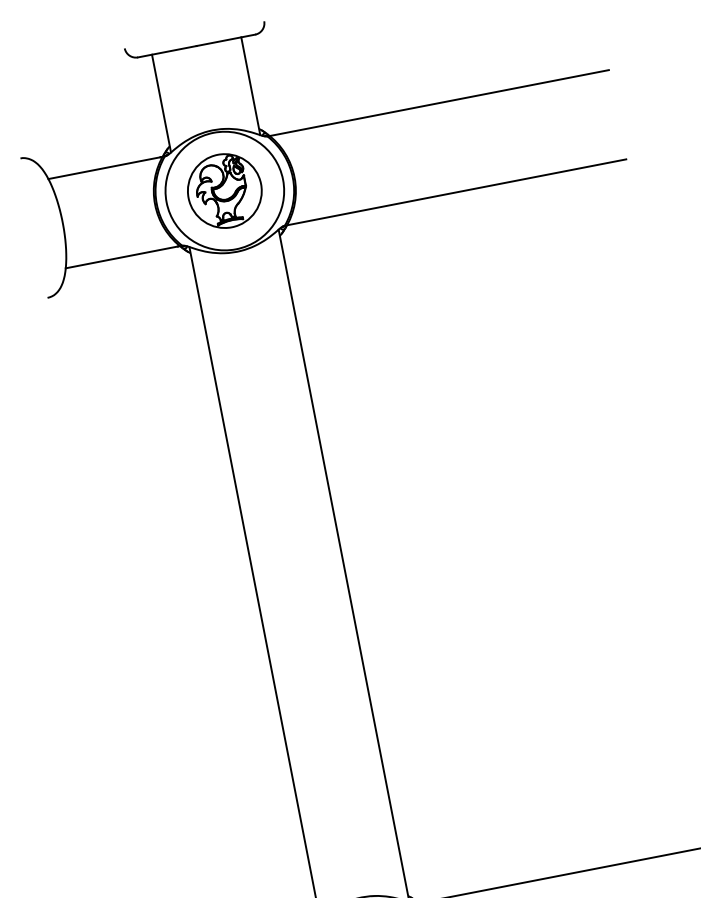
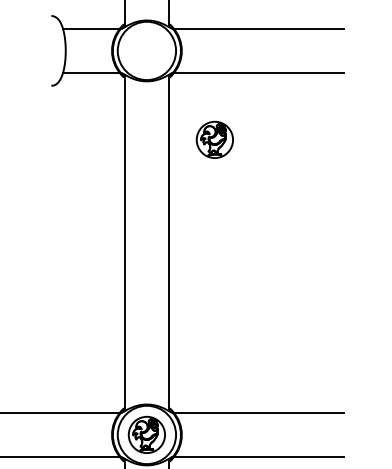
part: (223, 190) -> (214, 139), moved

